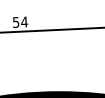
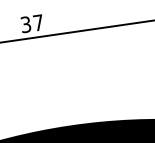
text: (20, 21) -> (32, 22), 54 -> 37

